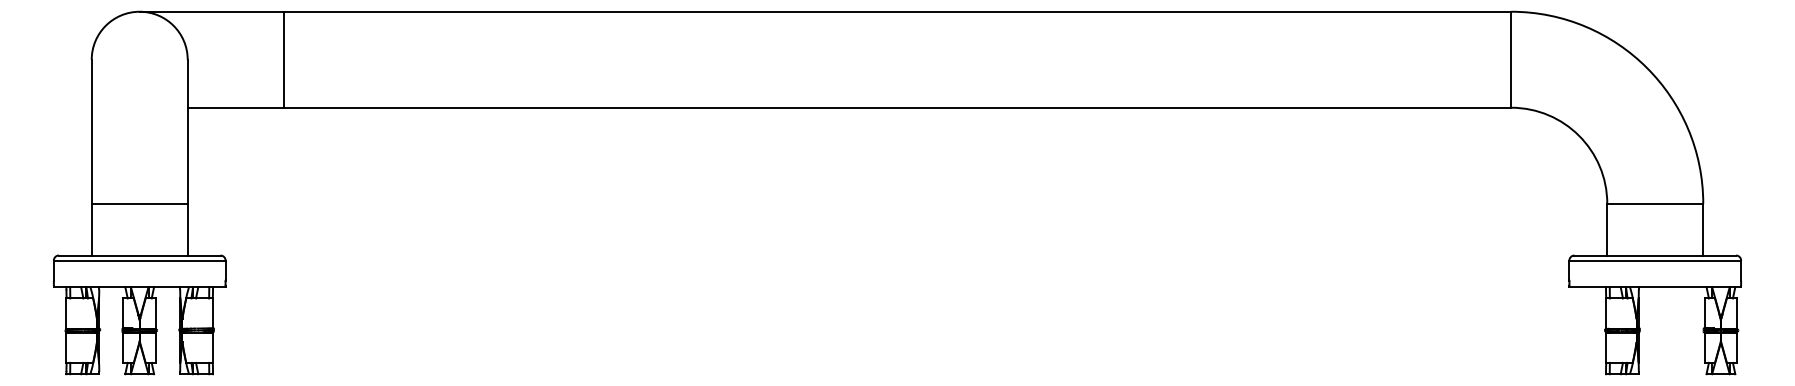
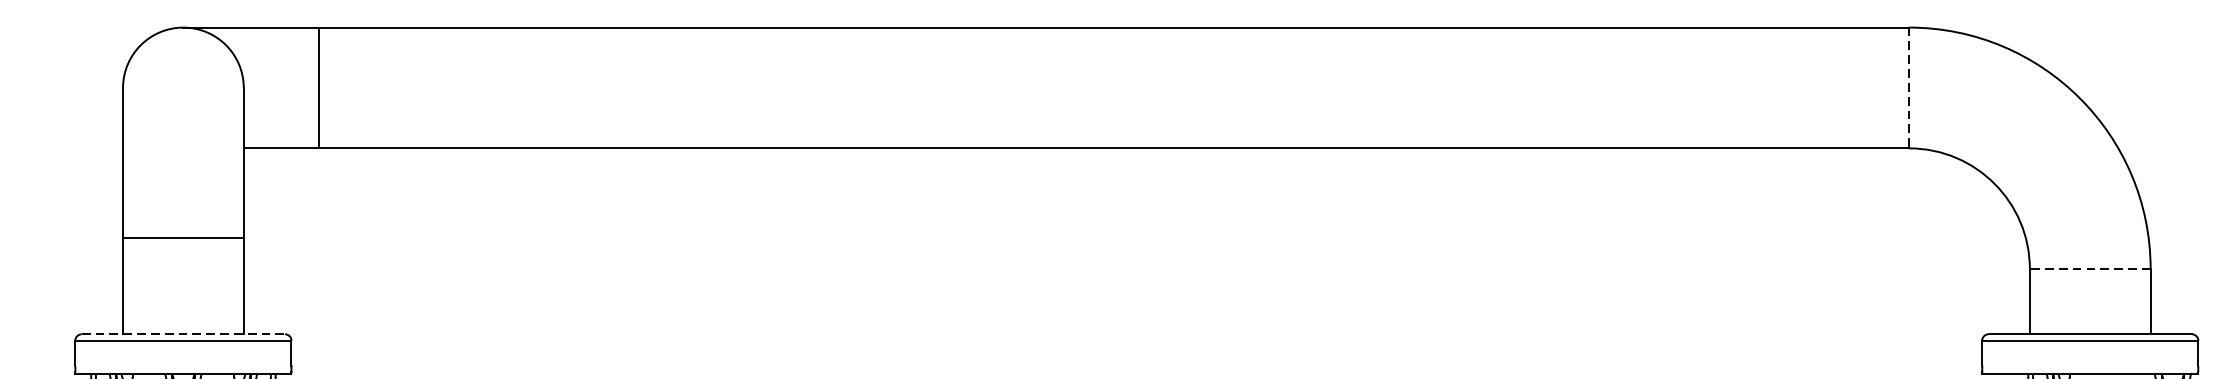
line: (283, 59) -> (319, 87), moved
line: (1511, 59) -> (1909, 87), solid -> dashed
line: (139, 203) -> (183, 237), moved
line: (1655, 203) -> (2090, 268), solid -> dashed
line: (139, 255) -> (183, 334), solid -> dashed

